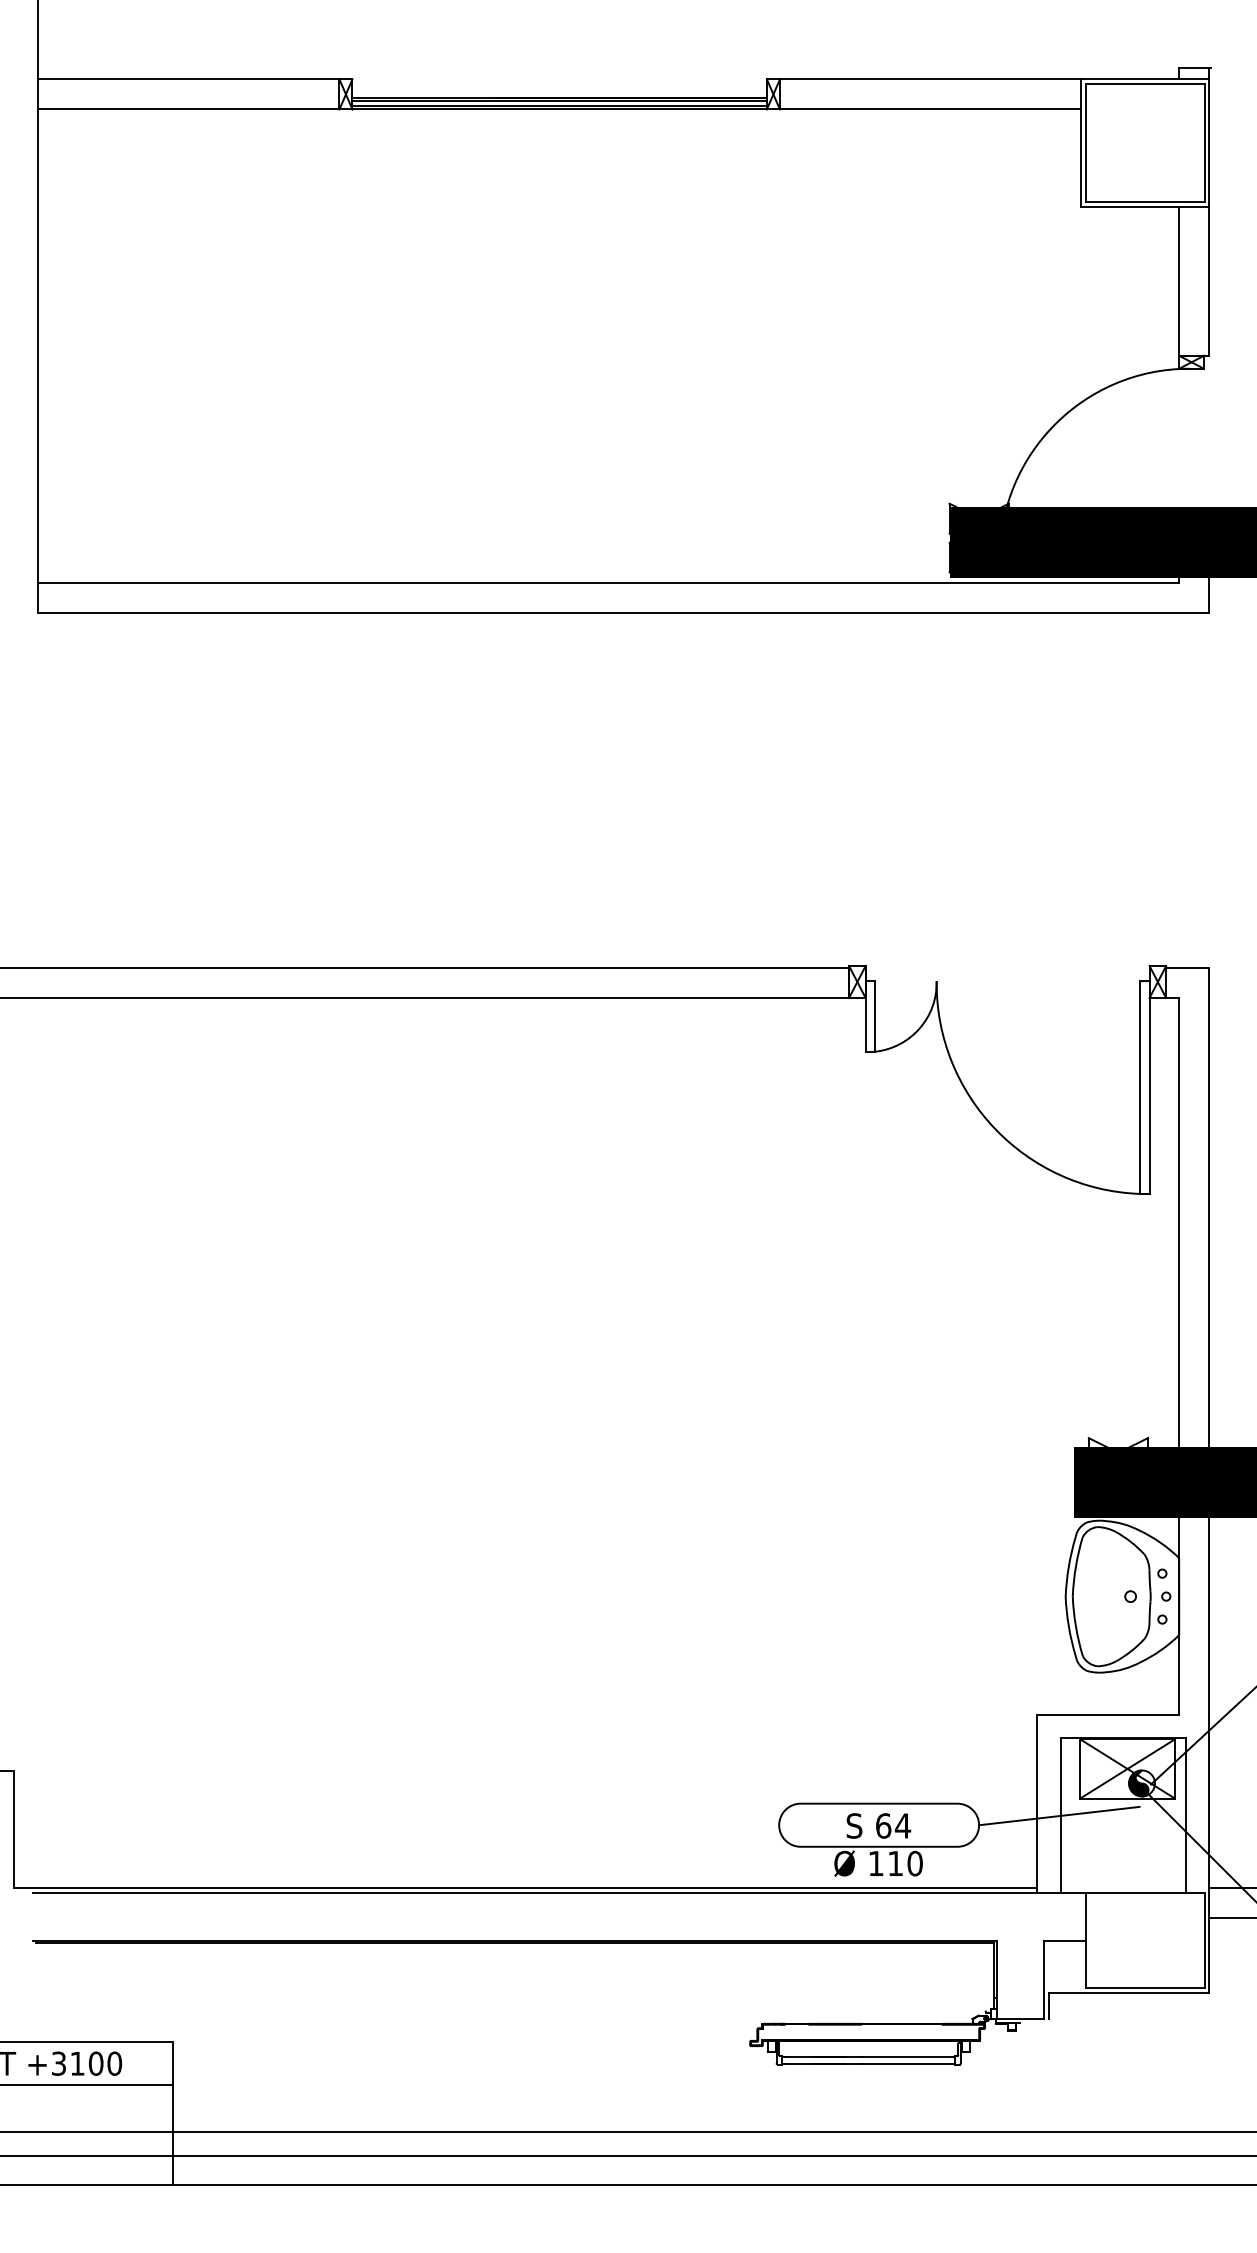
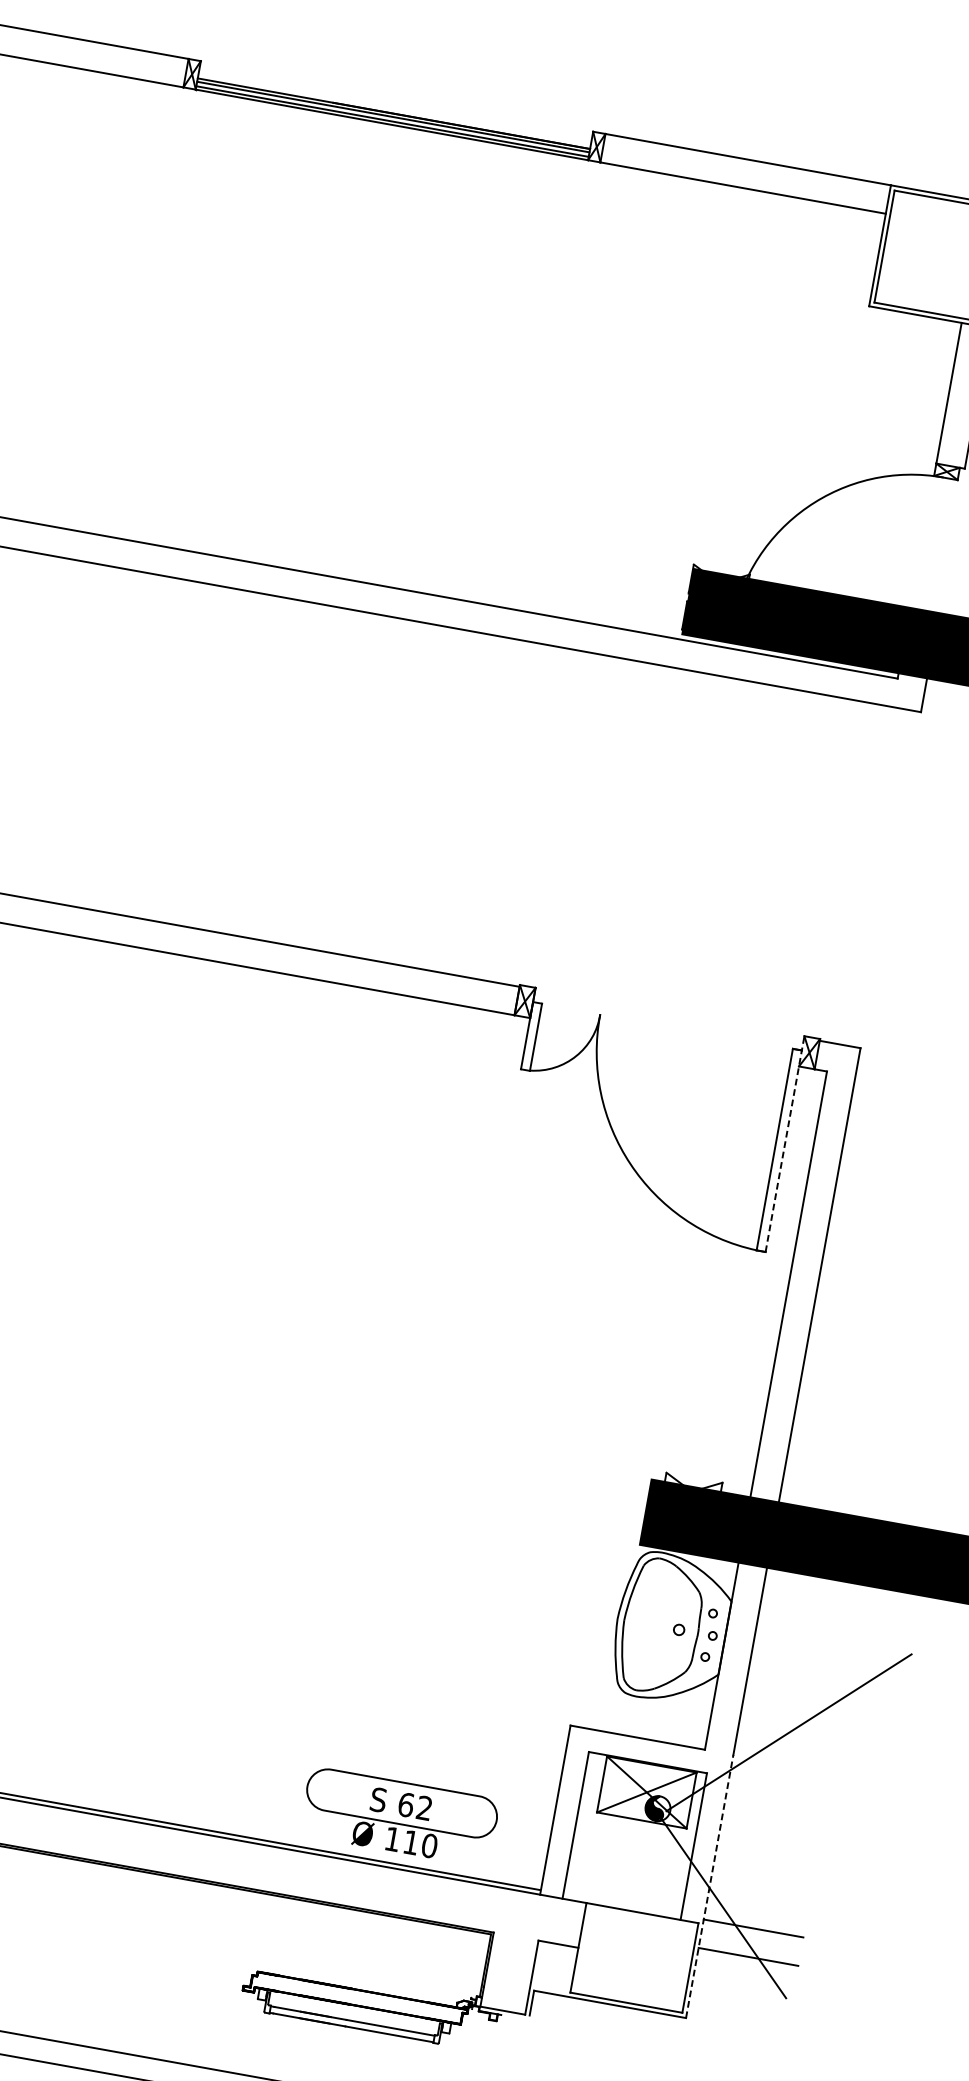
line: (1149, 1080) -> (784, 1144), solid -> dashed
line: (1059, 1815) -> (574, 1824), removed
text: (903, 1825) -> (425, 1807), 64 -> 62
line: (1209, 1853) -> (709, 1886), solid -> dashed

